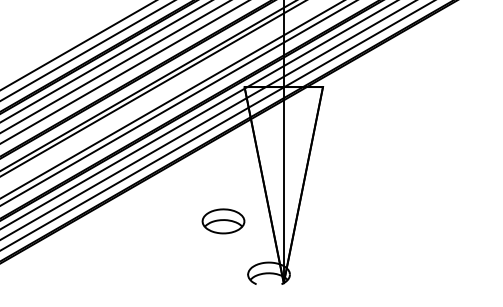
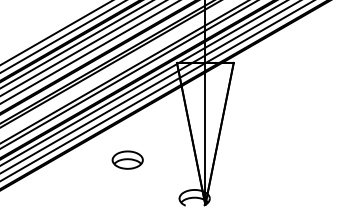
part: (223, 220) -> (127, 159), moved

